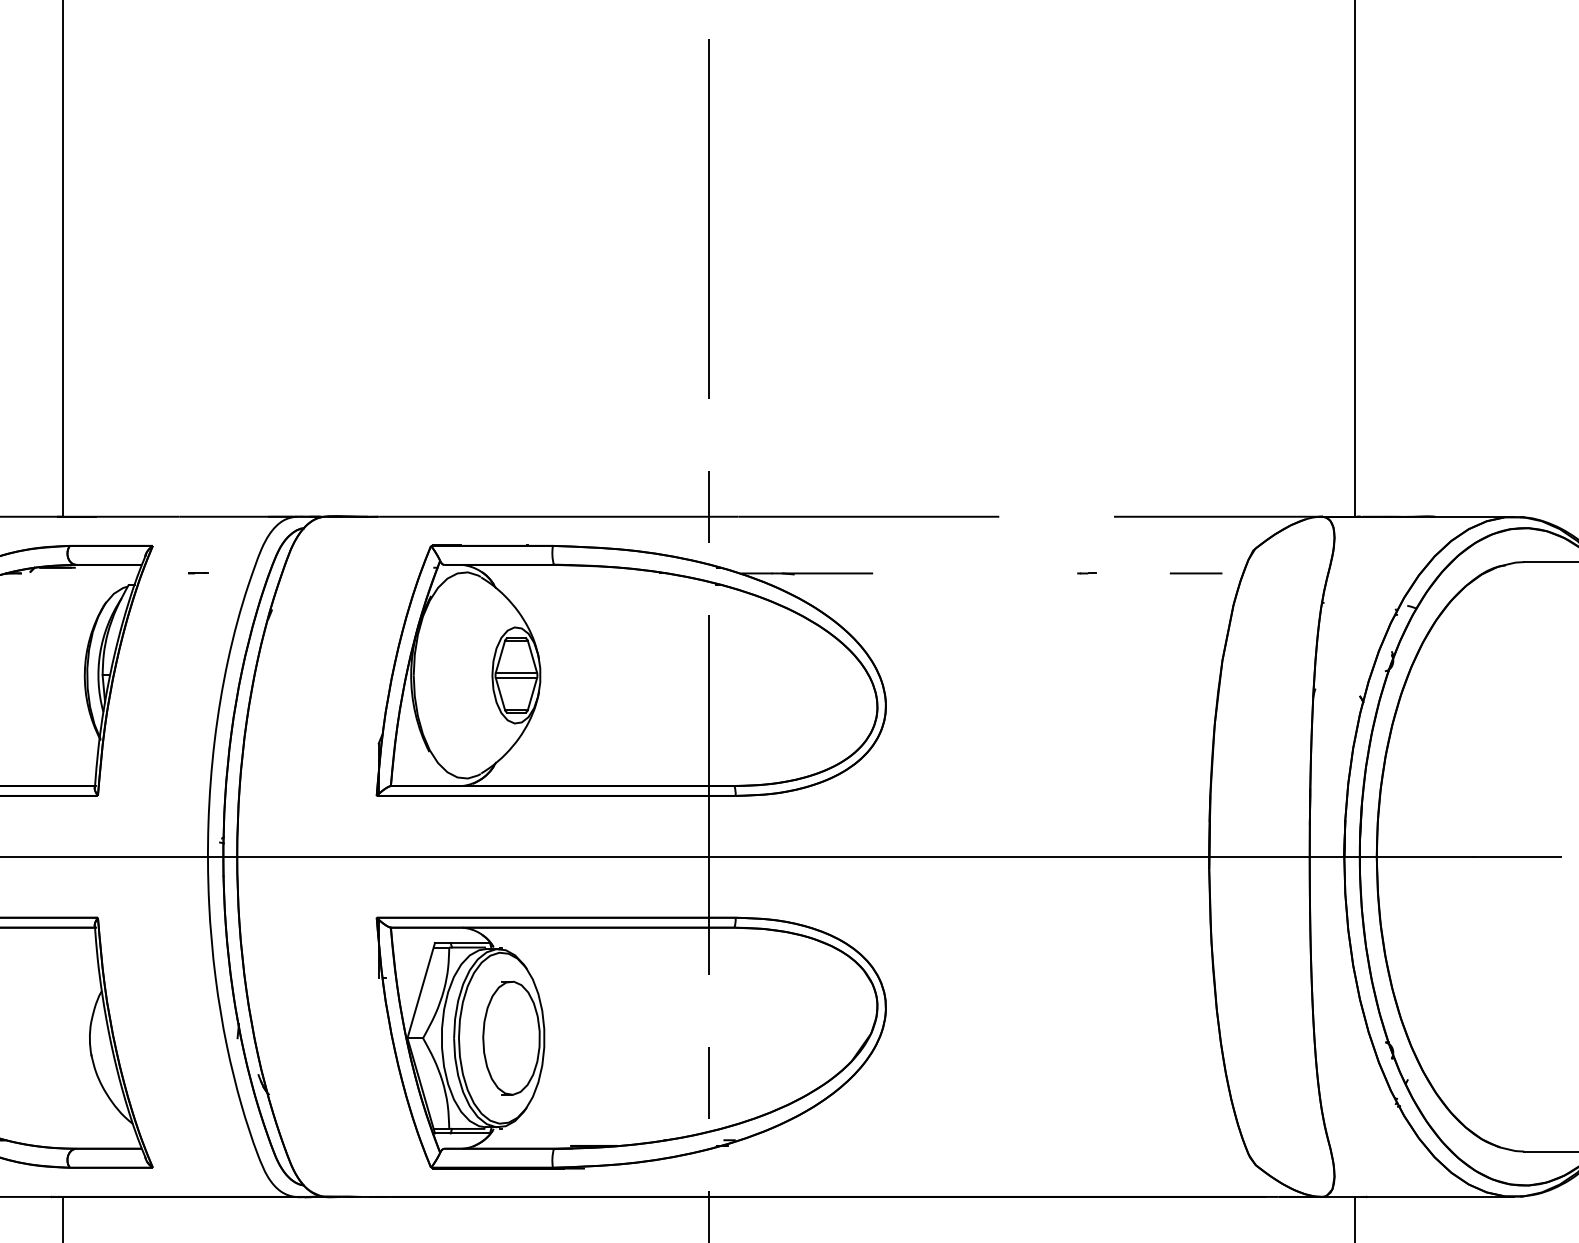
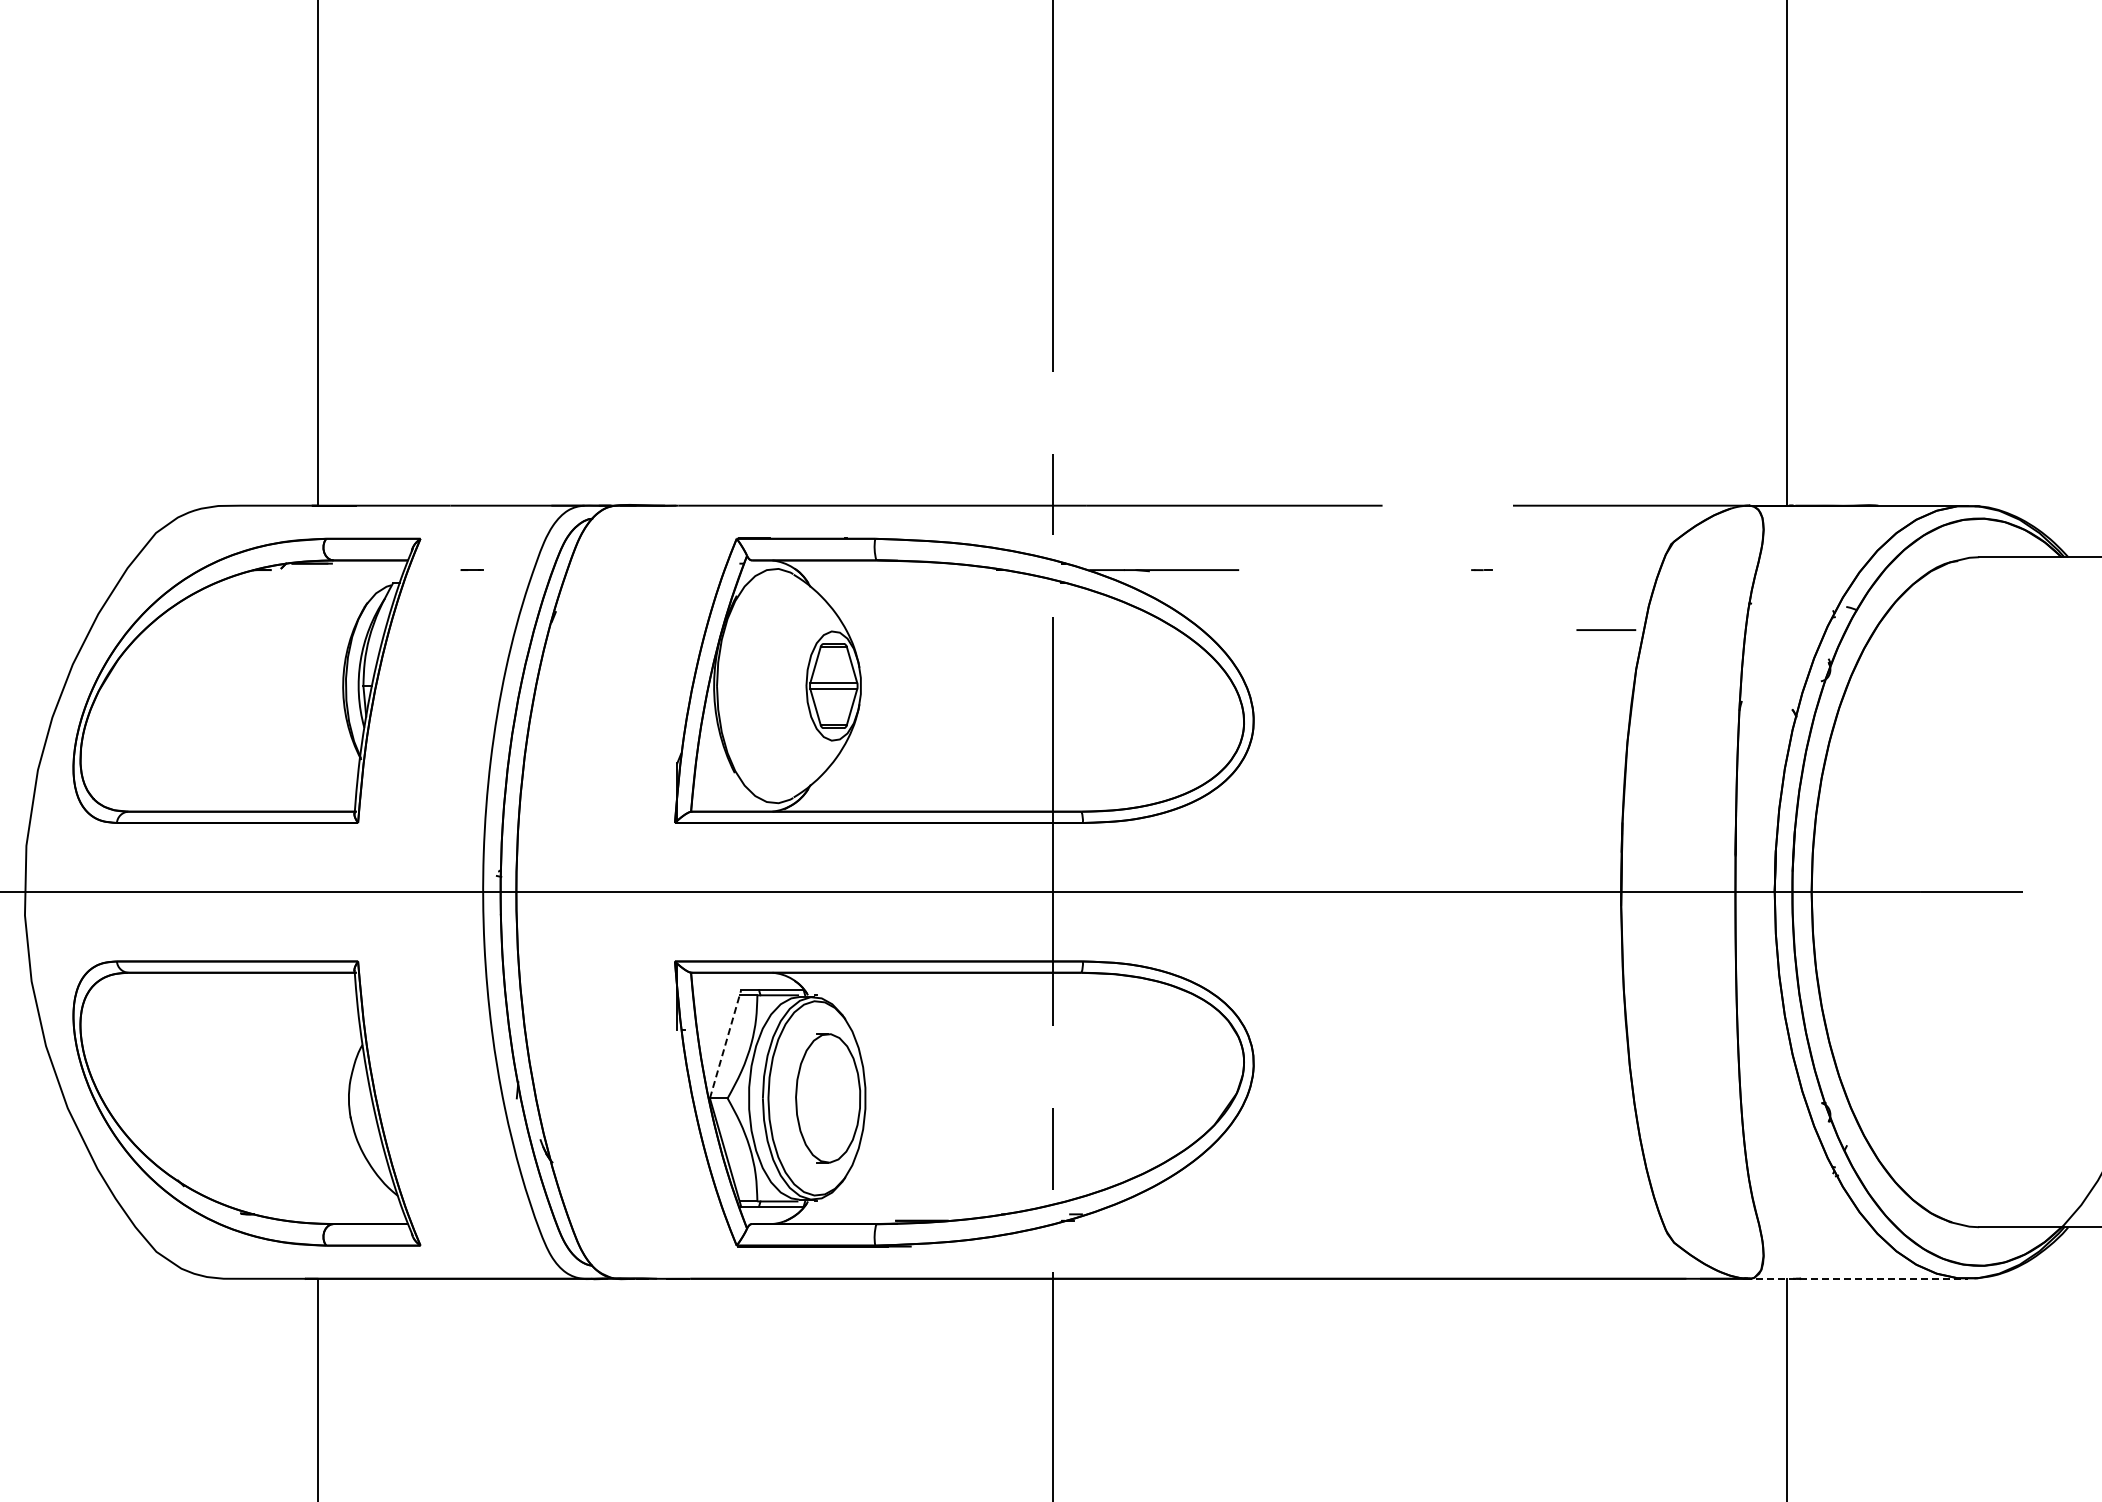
line: (1196, 572) -> (1606, 629), moved
line: (421, 989) -> (725, 1043), solid -> dashed
line: (1416, 1196) -> (1856, 1278), solid -> dashed

